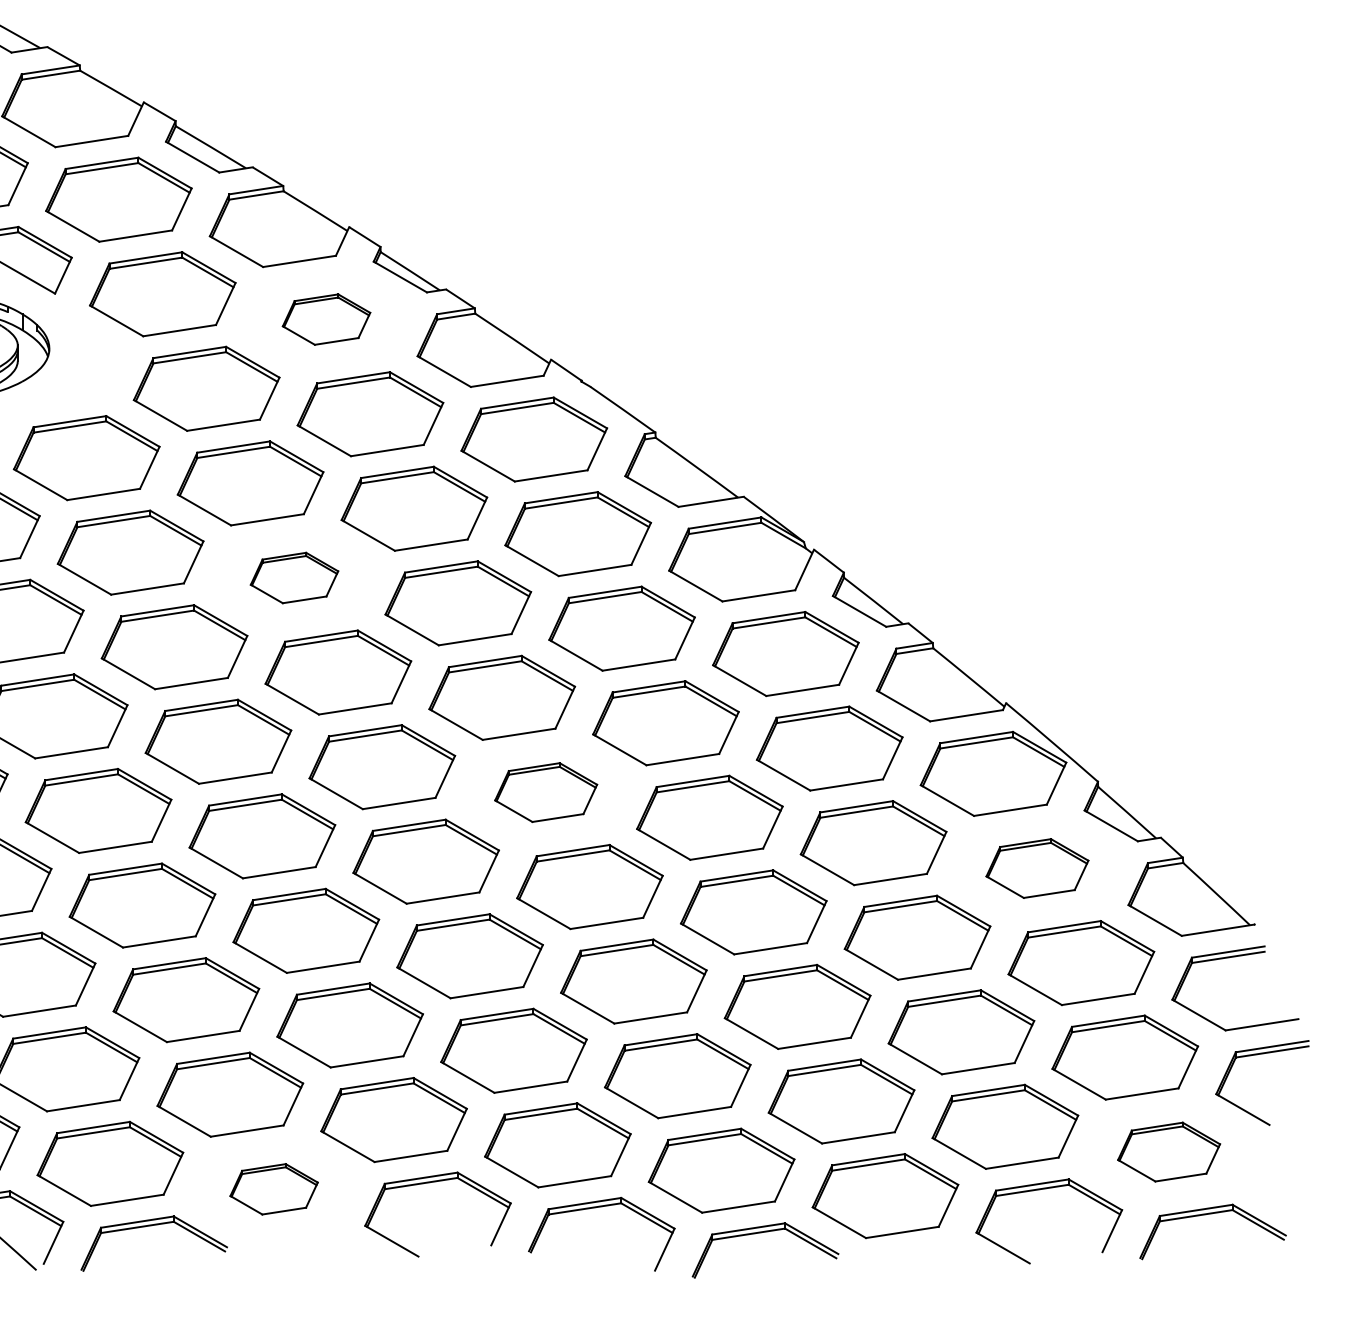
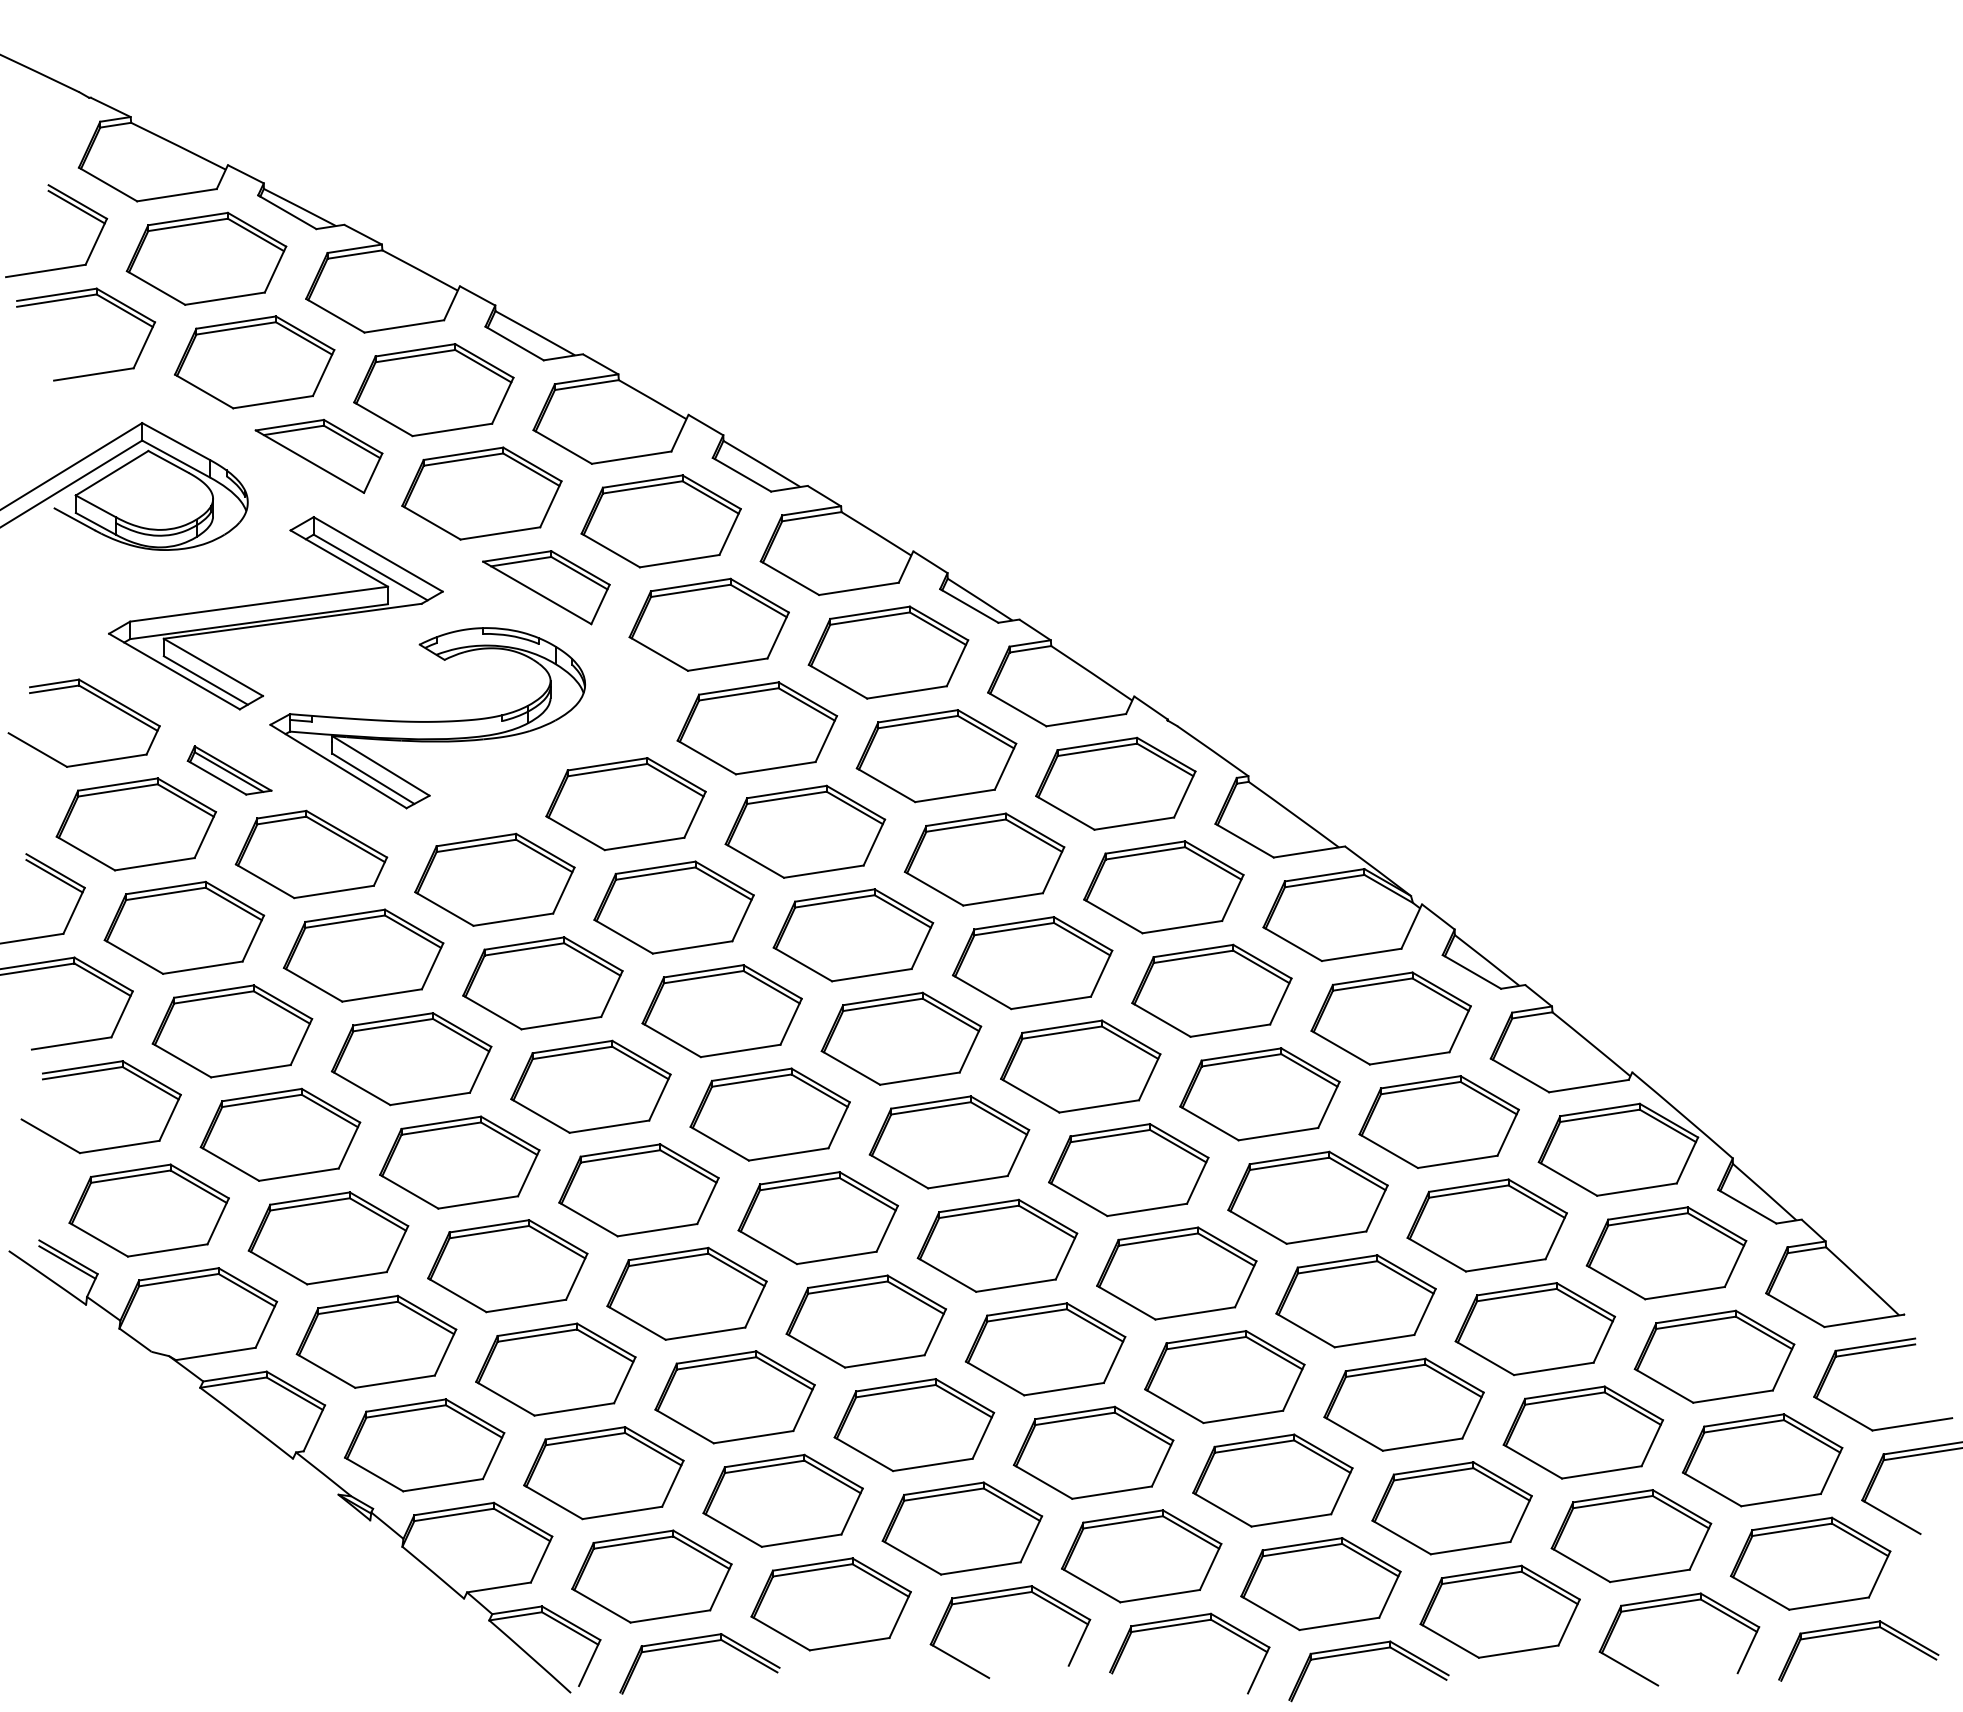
part: (326, 319) -> (888, 652), size x1.67
part: (294, 578) -> (853, 935), size x1.67
part: (545, 792) -> (1128, 1170), size x1.43
part: (1037, 868) -> (1666, 1253), size x1.43
part: (1168, 1151) -> (1810, 1563), size x1.43
part: (273, 1189) -> (830, 1604), size x1.67

